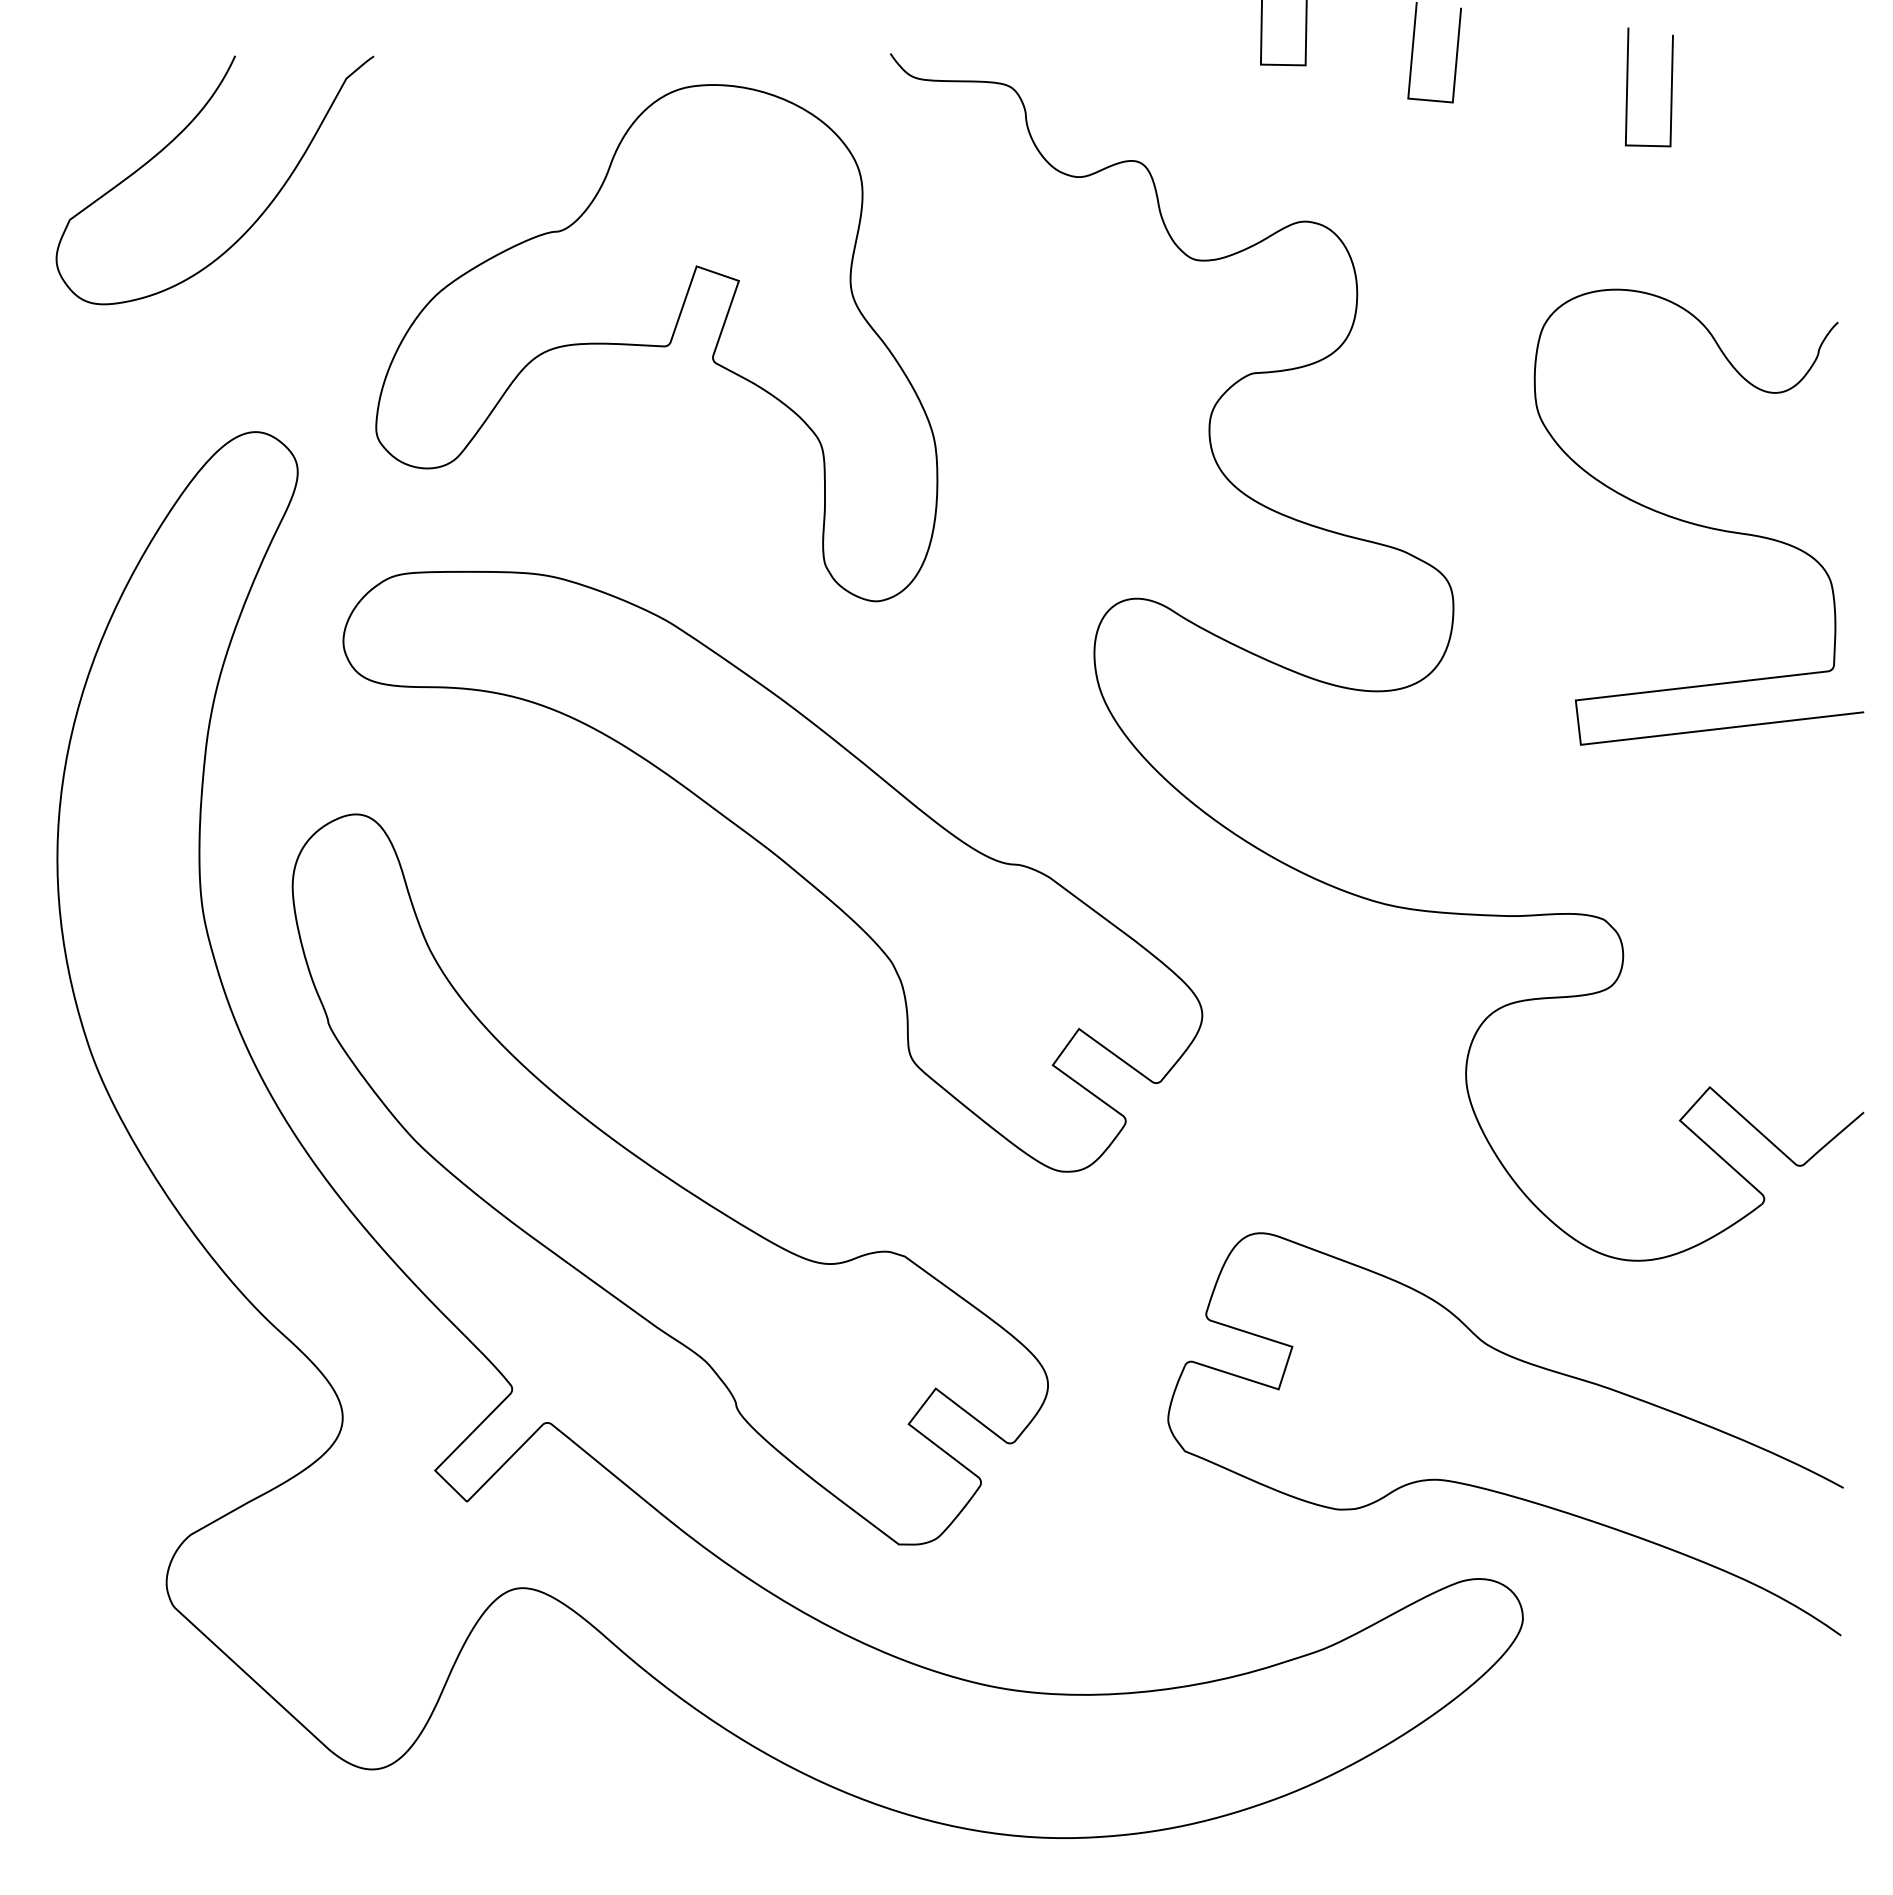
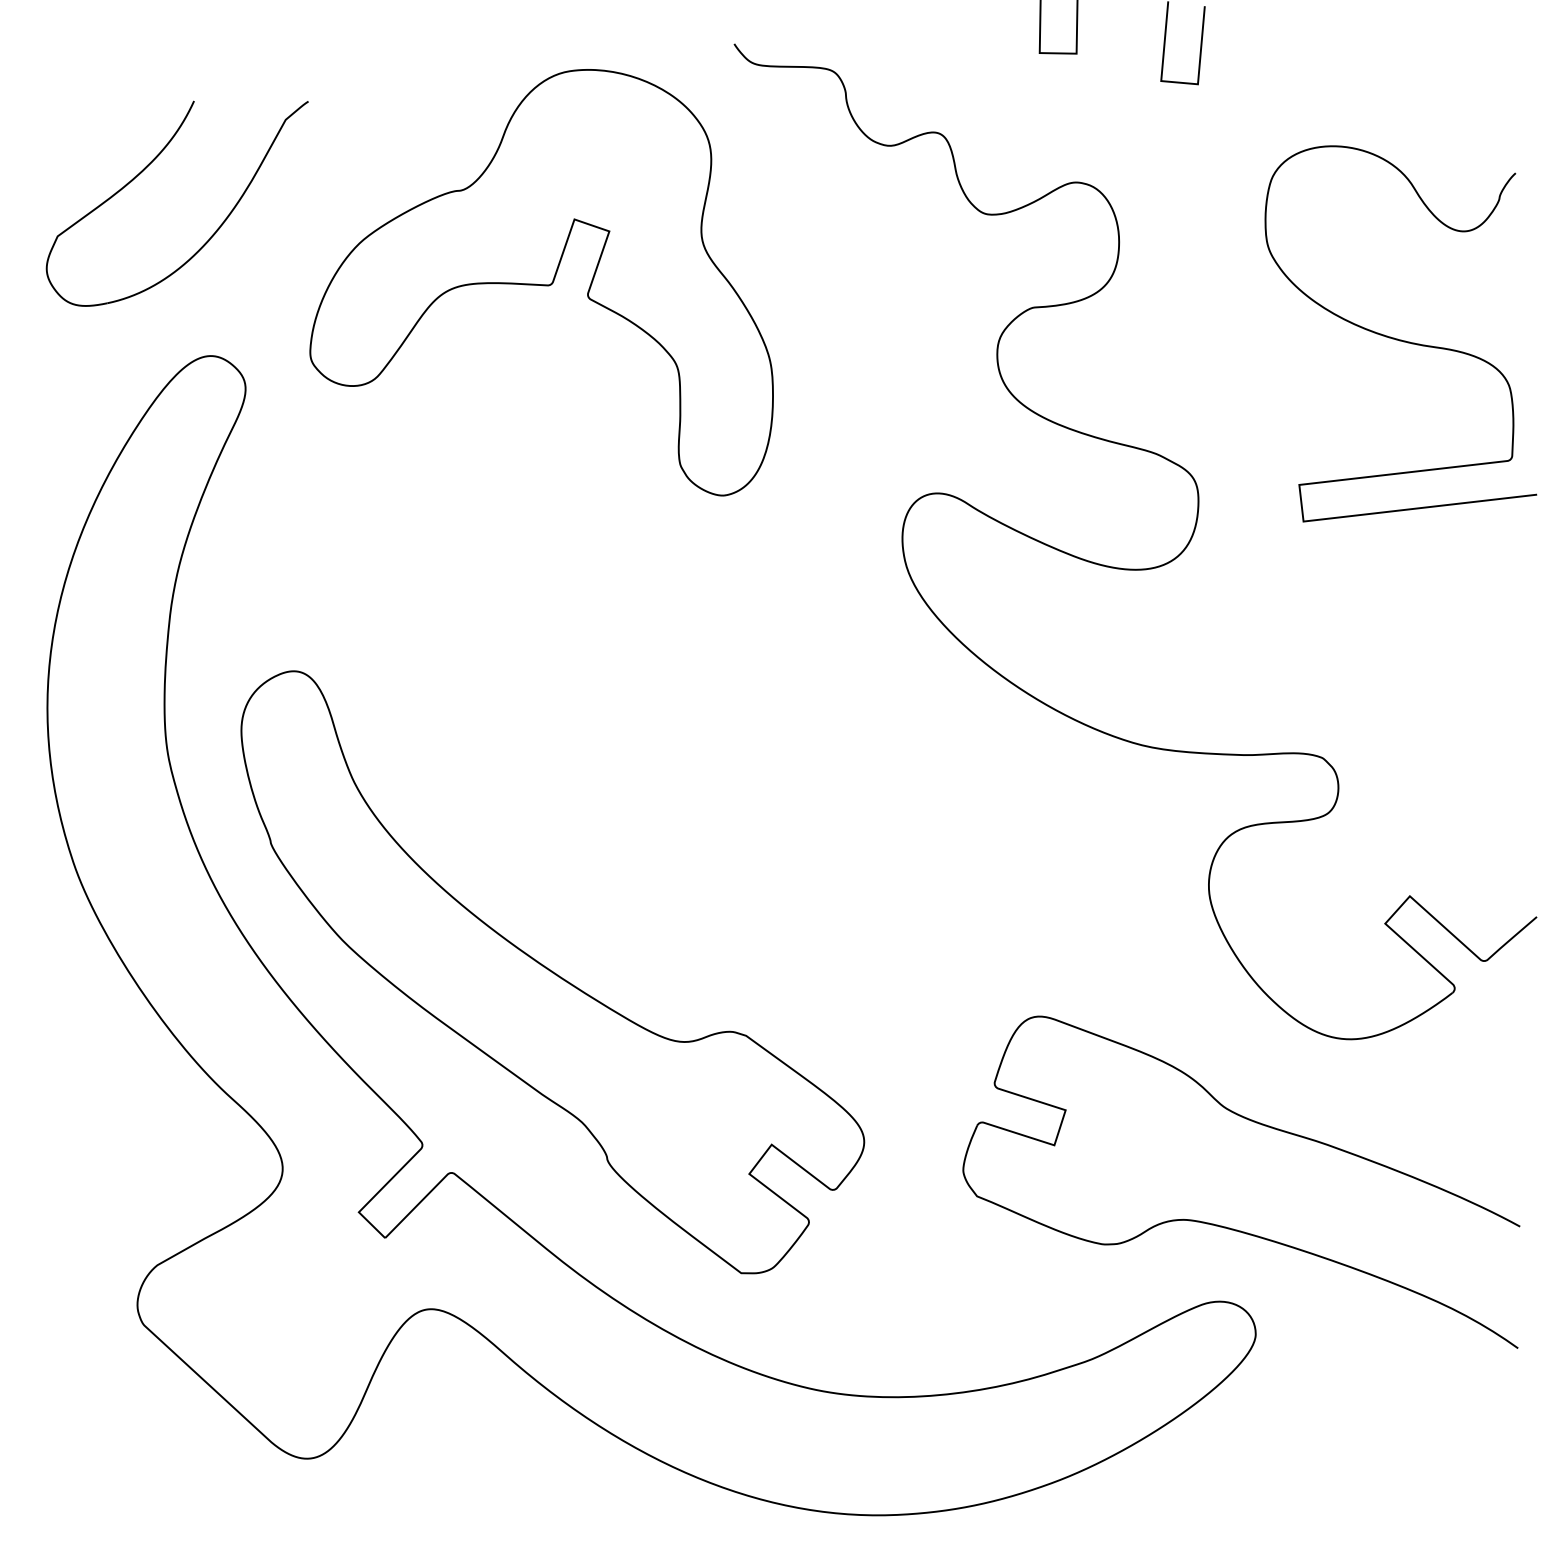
line: (1628, 85) -> (1342, 70), removed
part: (174, 140) -> (143, 170), moved
curve: (1696, 523) -> (1398, 339), moved
part: (779, 859) -> (642, 708), removed

